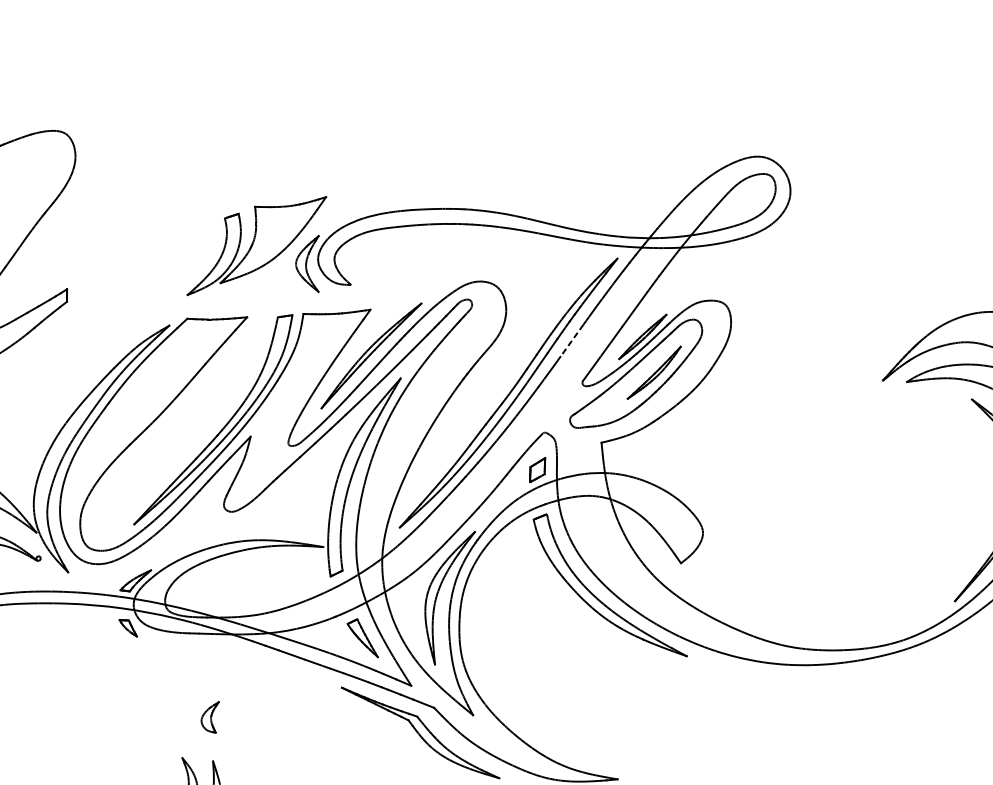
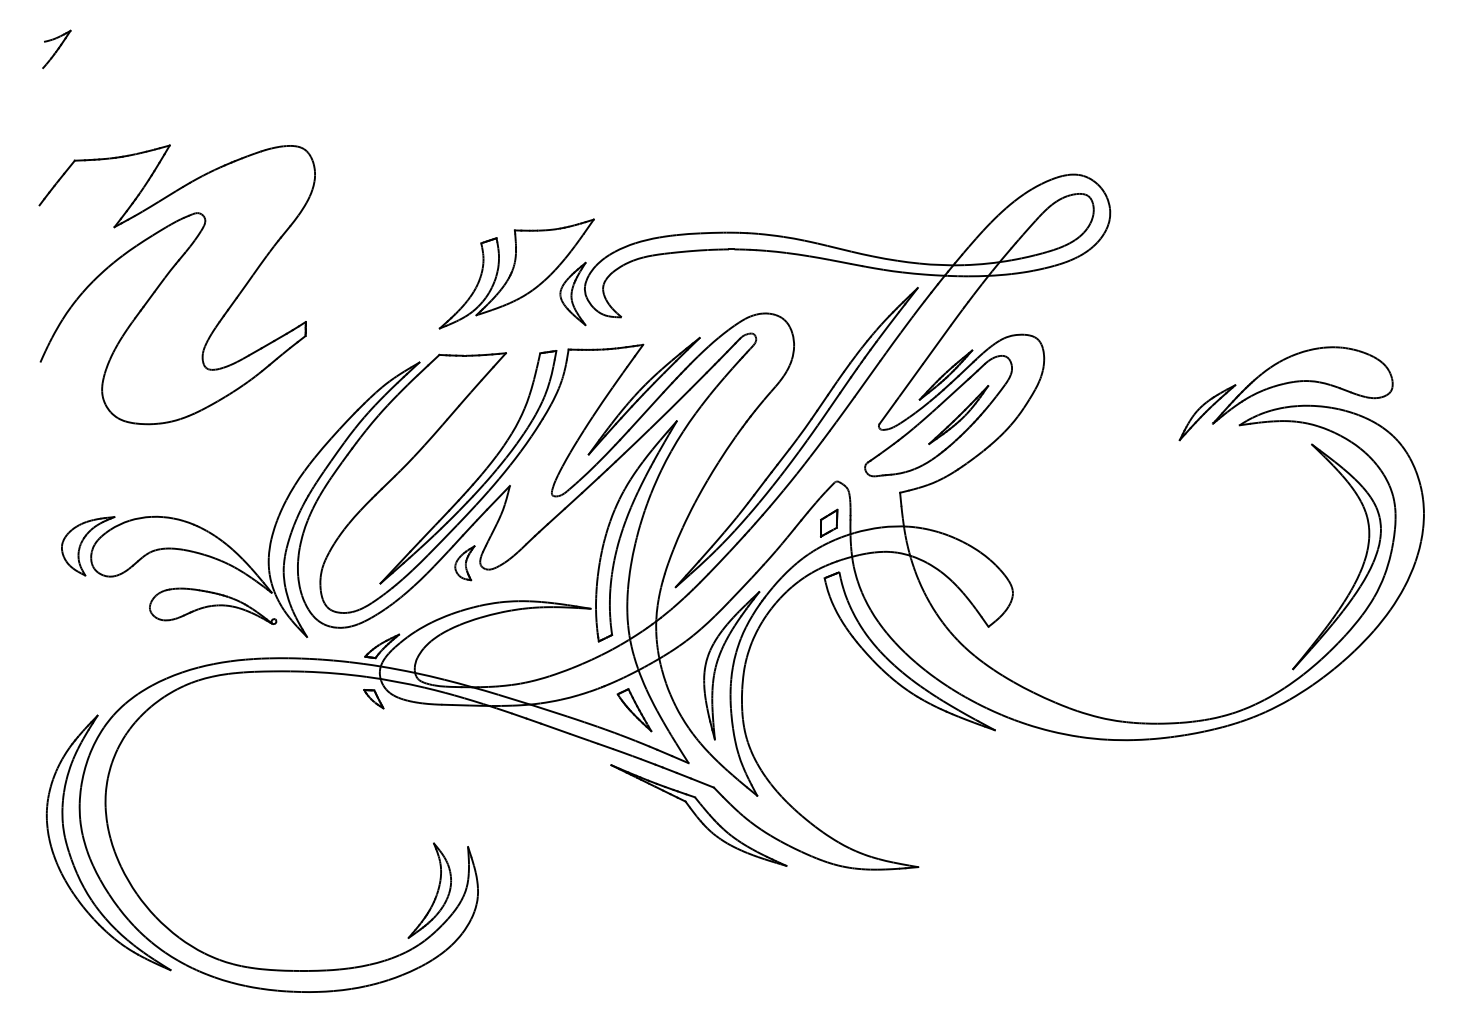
line: (572, 340) -> (867, 379), dashed -> solid
part: (877, 370) -> (1207, 412), added
part: (209, 717) -> (464, 563), moved

